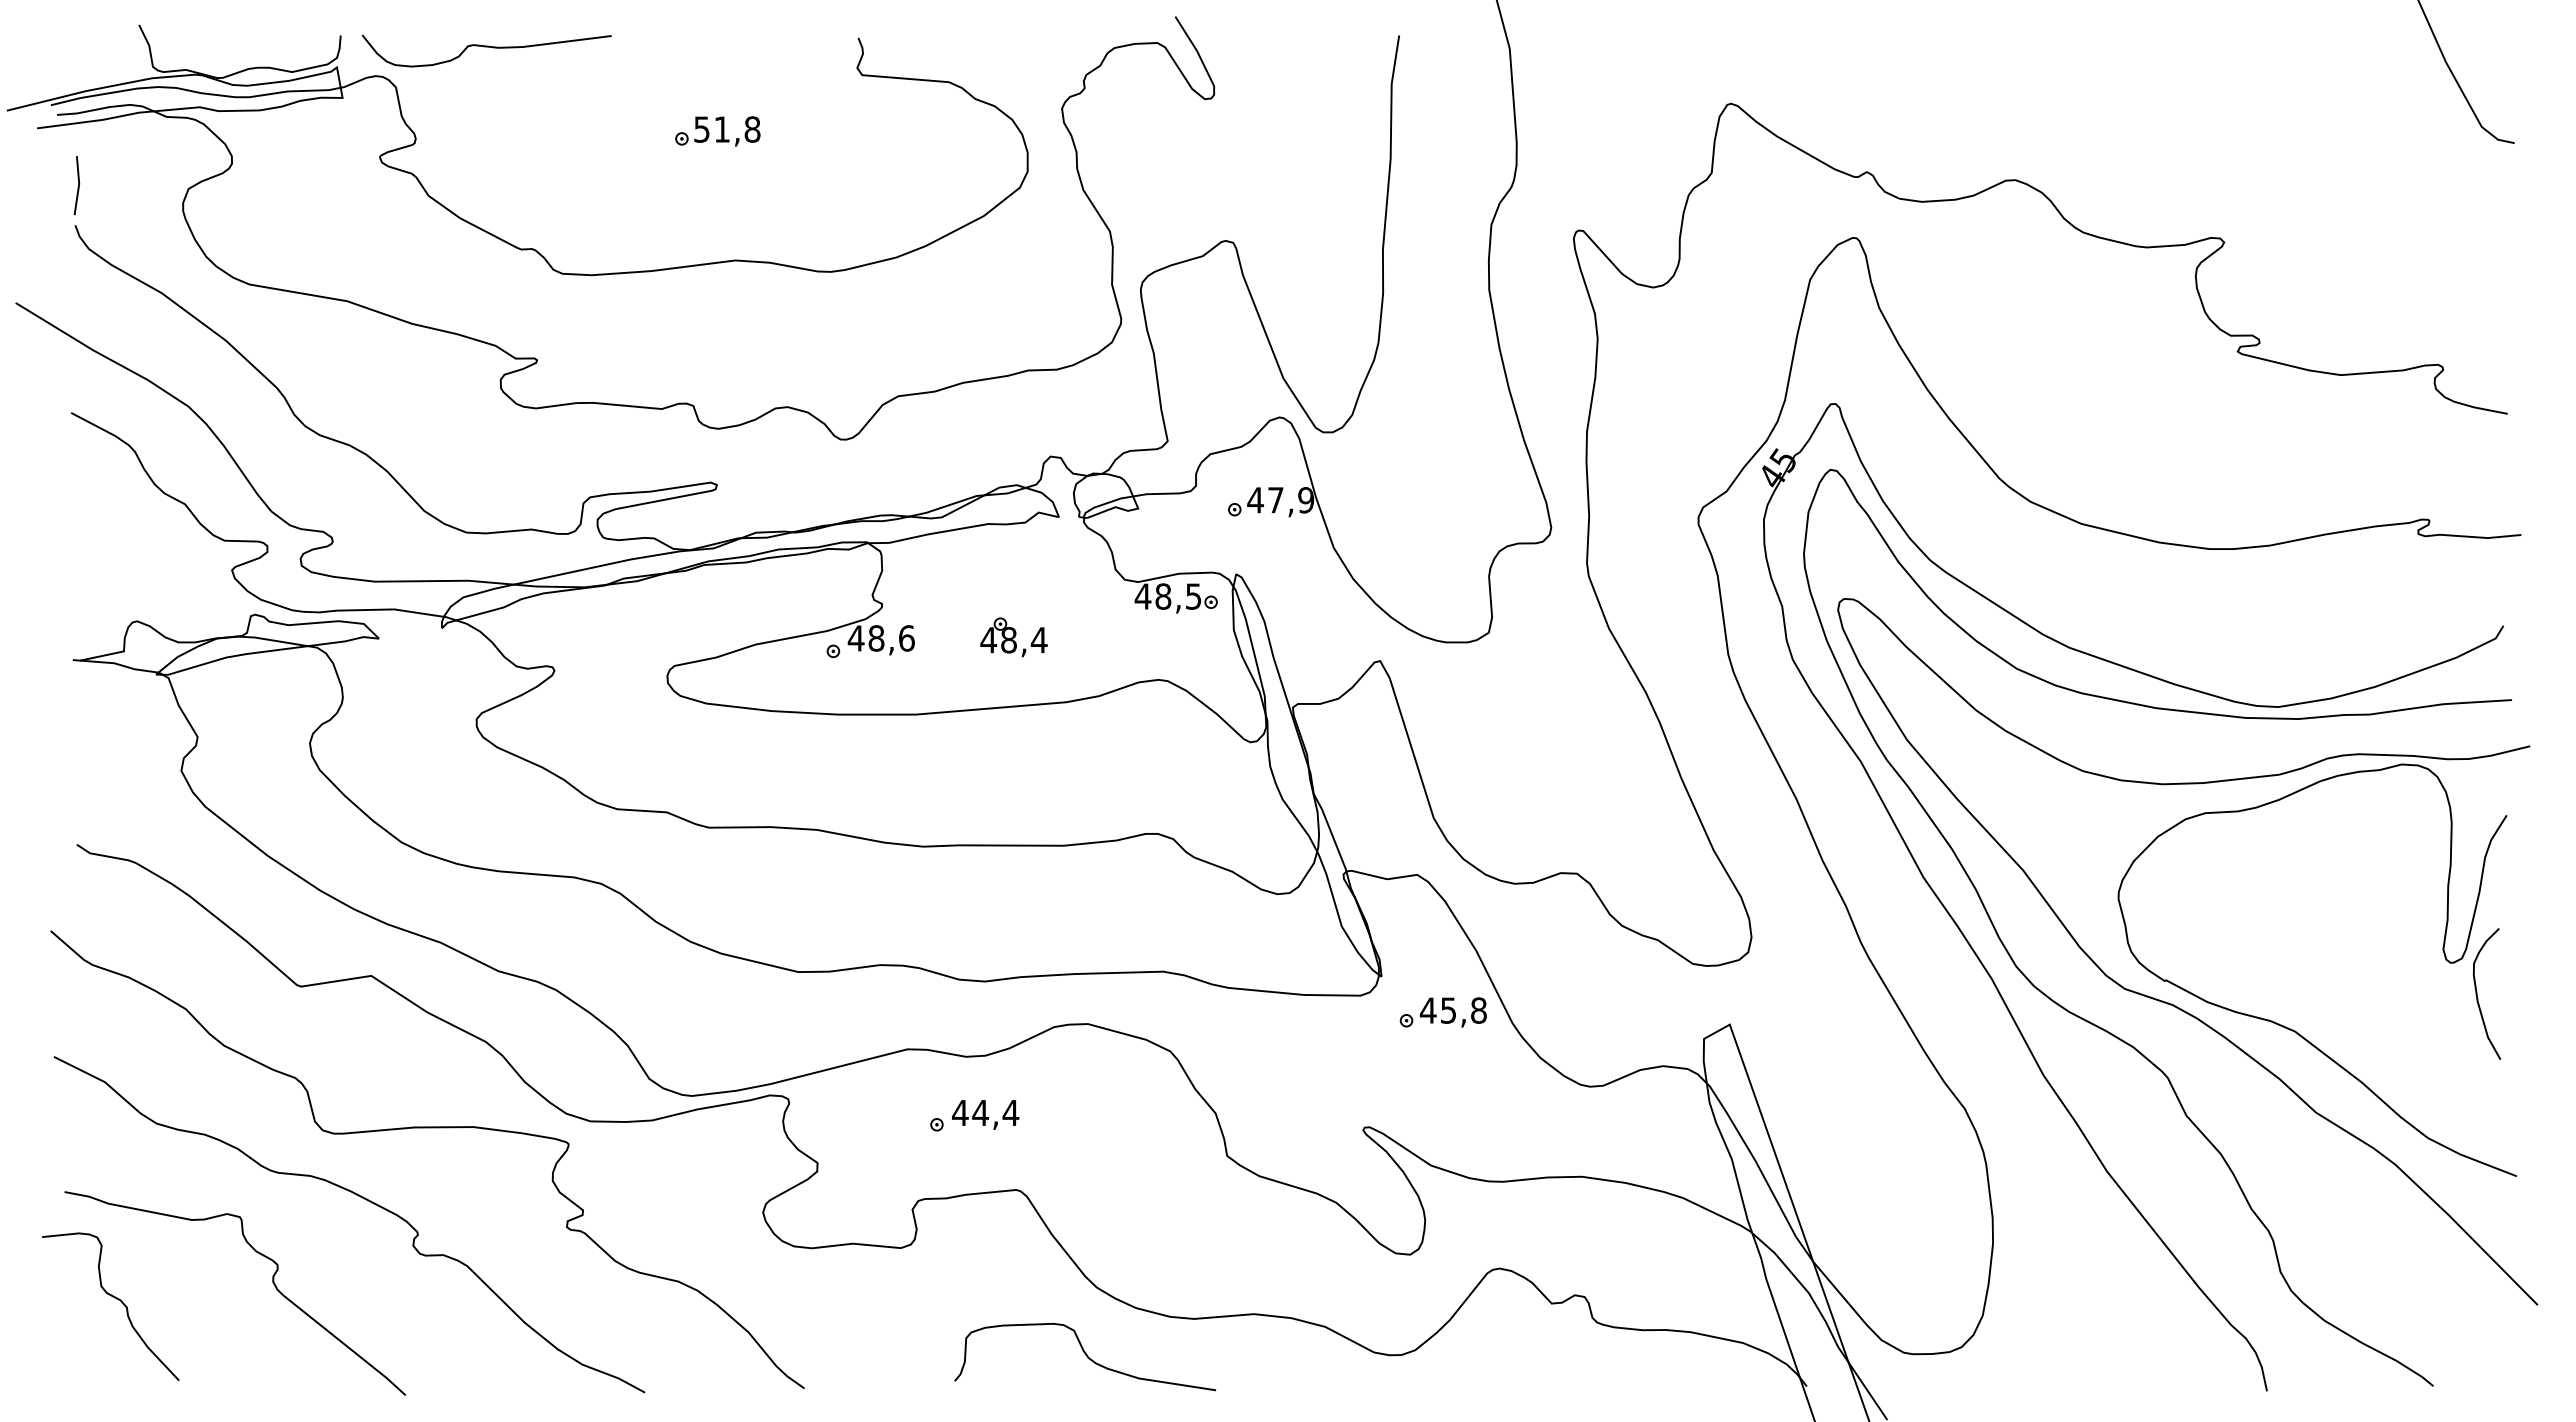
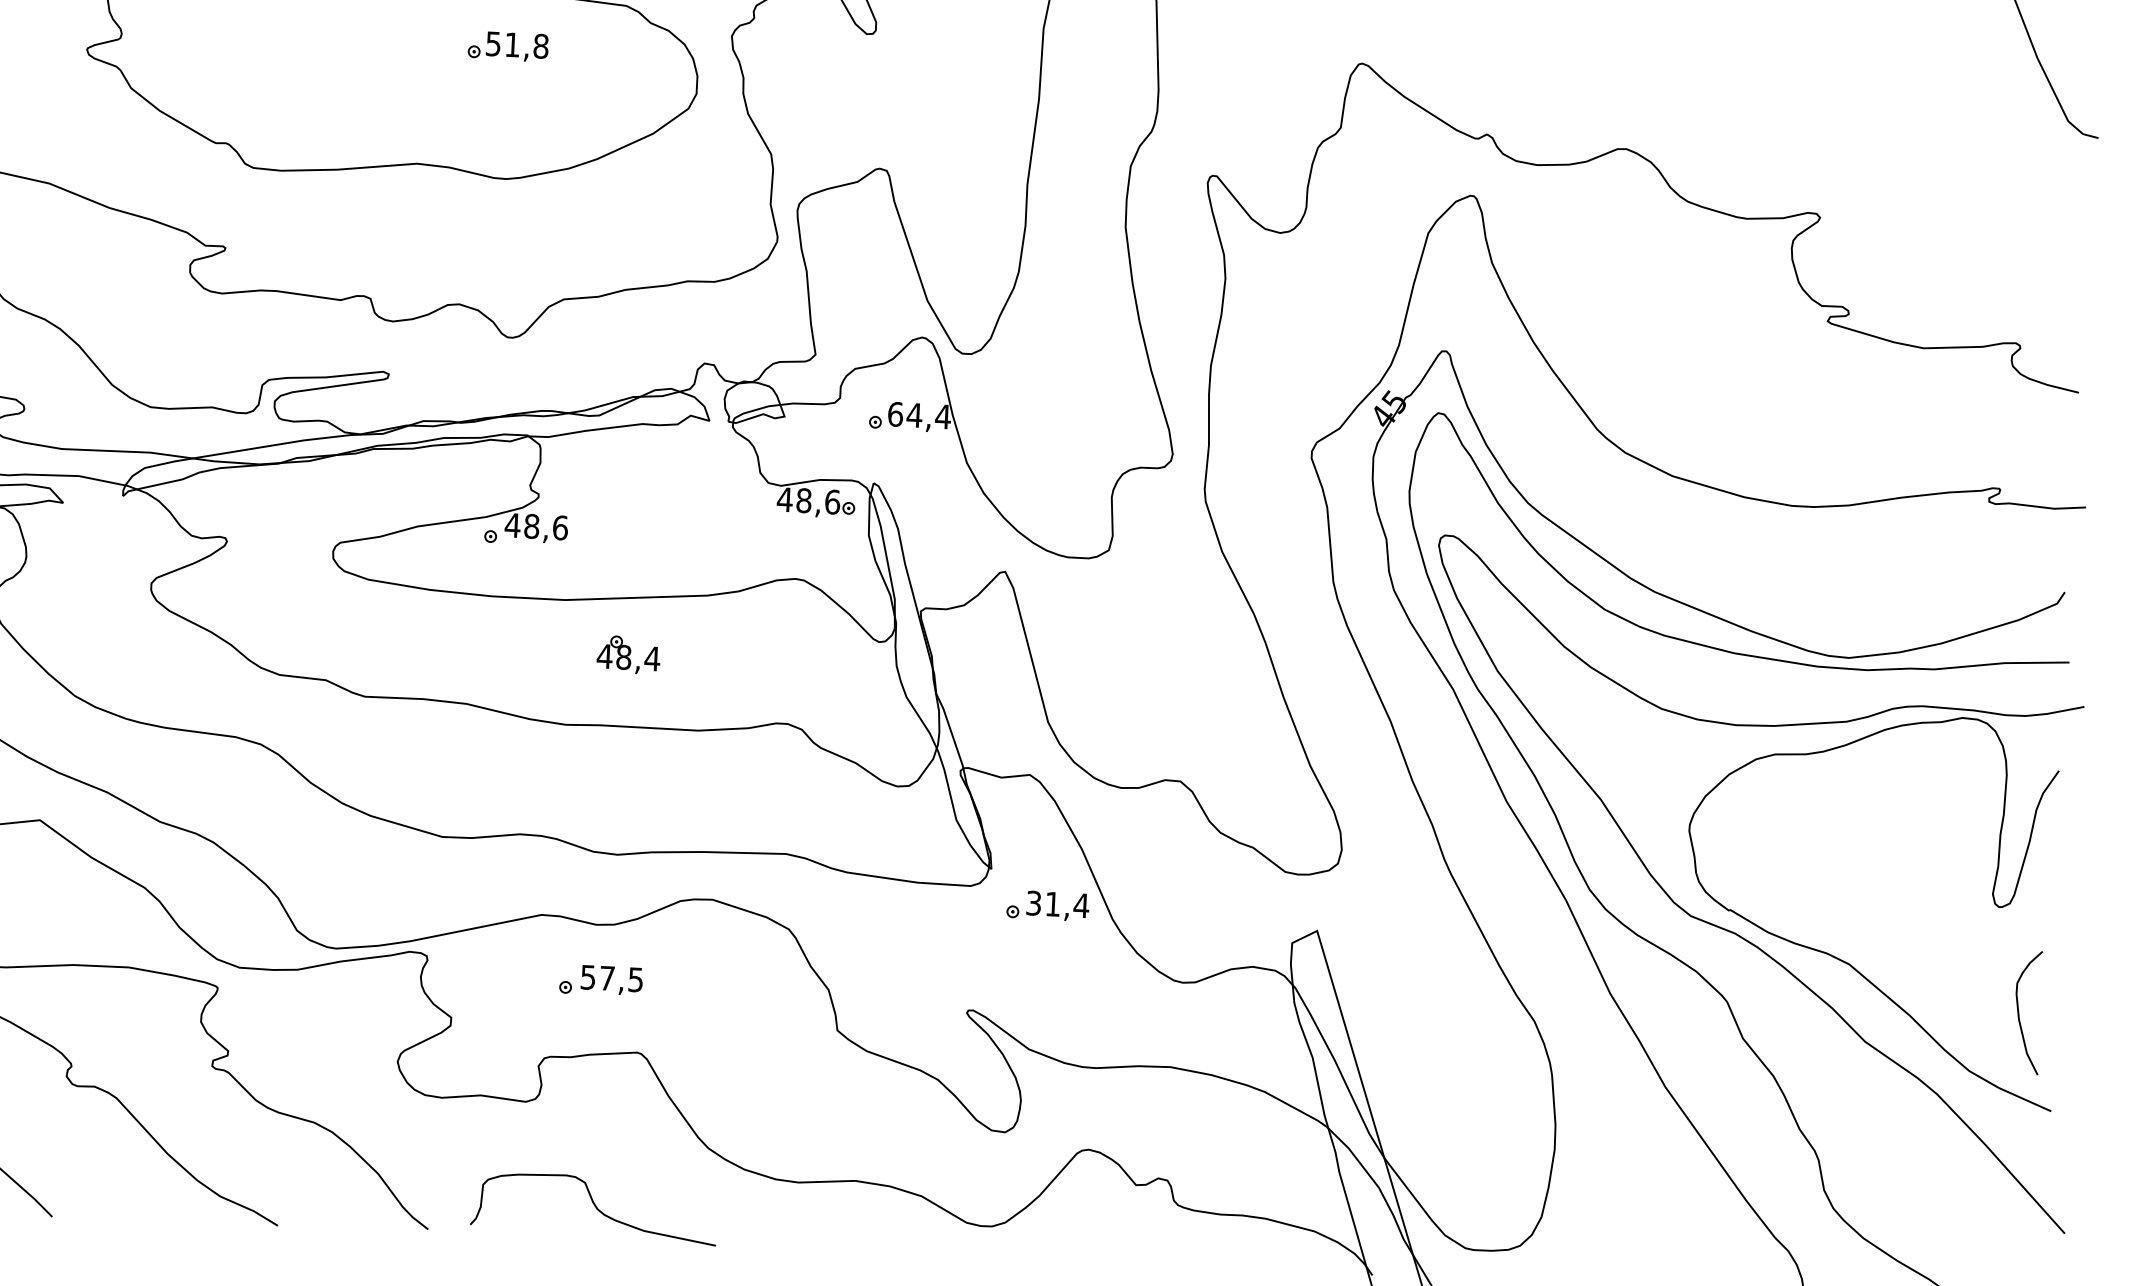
part: (717, 131) -> (508, 46), moved
text: (1280, 500) -> (918, 415), 47,9 -> 64,4
text: (1193, 596) -> (832, 502), 48,5 -> 48,6
part: (1013, 637) -> (628, 655), moved
curve: (2477, 993) -> (2019, 1011), moved
text: (1453, 1010) -> (1057, 904), 45,8 -> 31,4
text: (985, 1113) -> (611, 979), 44,4 -> 57,5
curve: (1085, 1355) -> (594, 1206), moved

